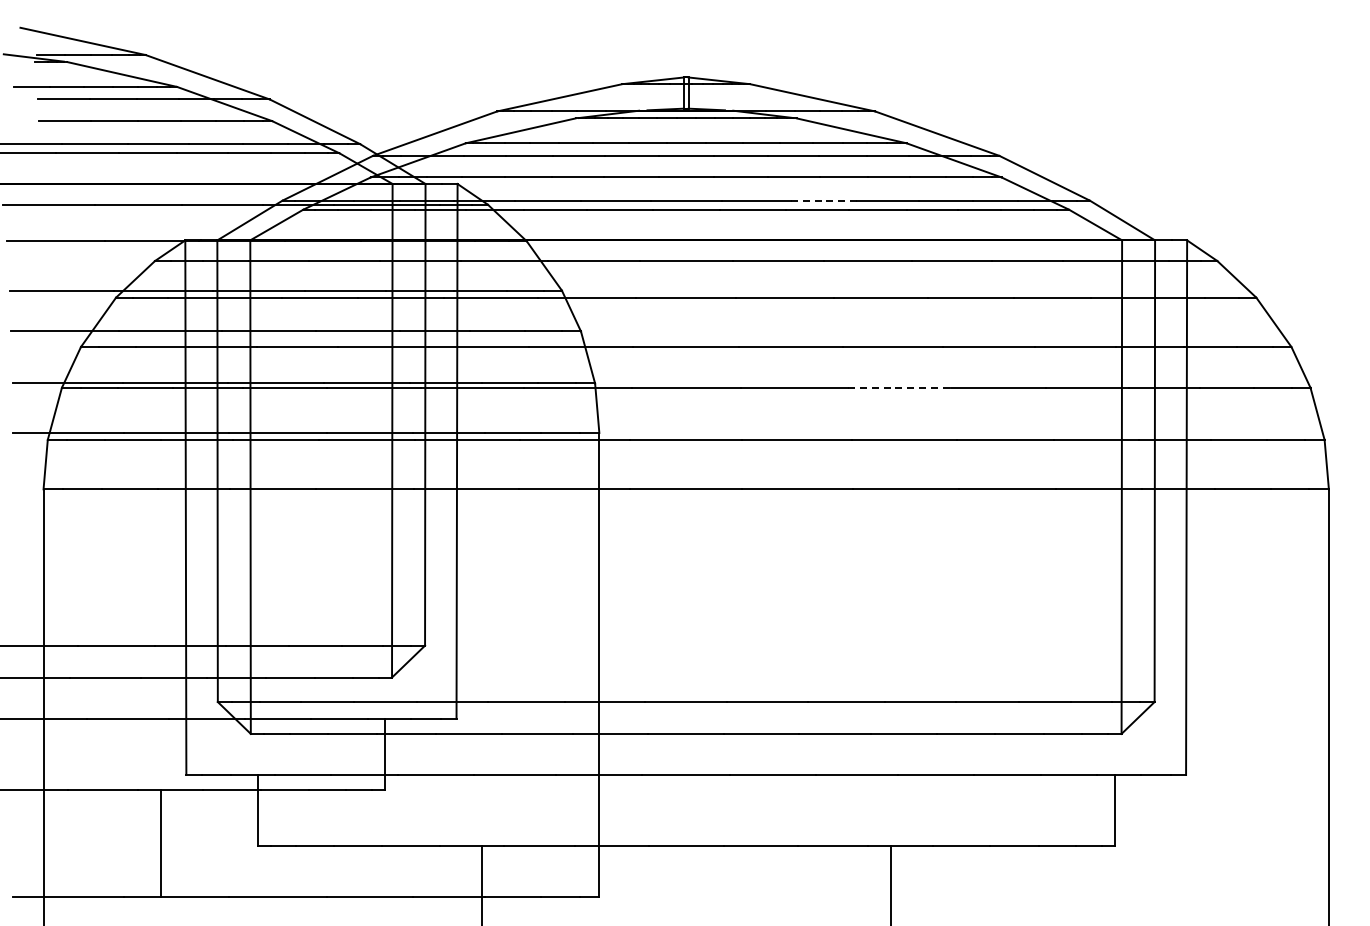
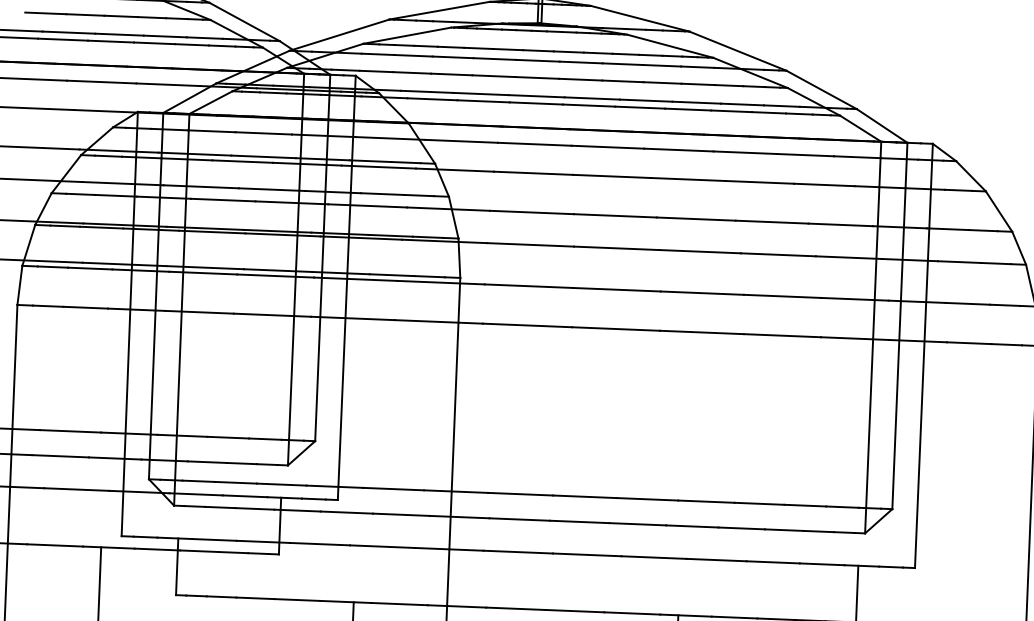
line: (824, 200) -> (646, 100), dashed -> solid
line: (900, 387) -> (700, 251), dashed -> solid

